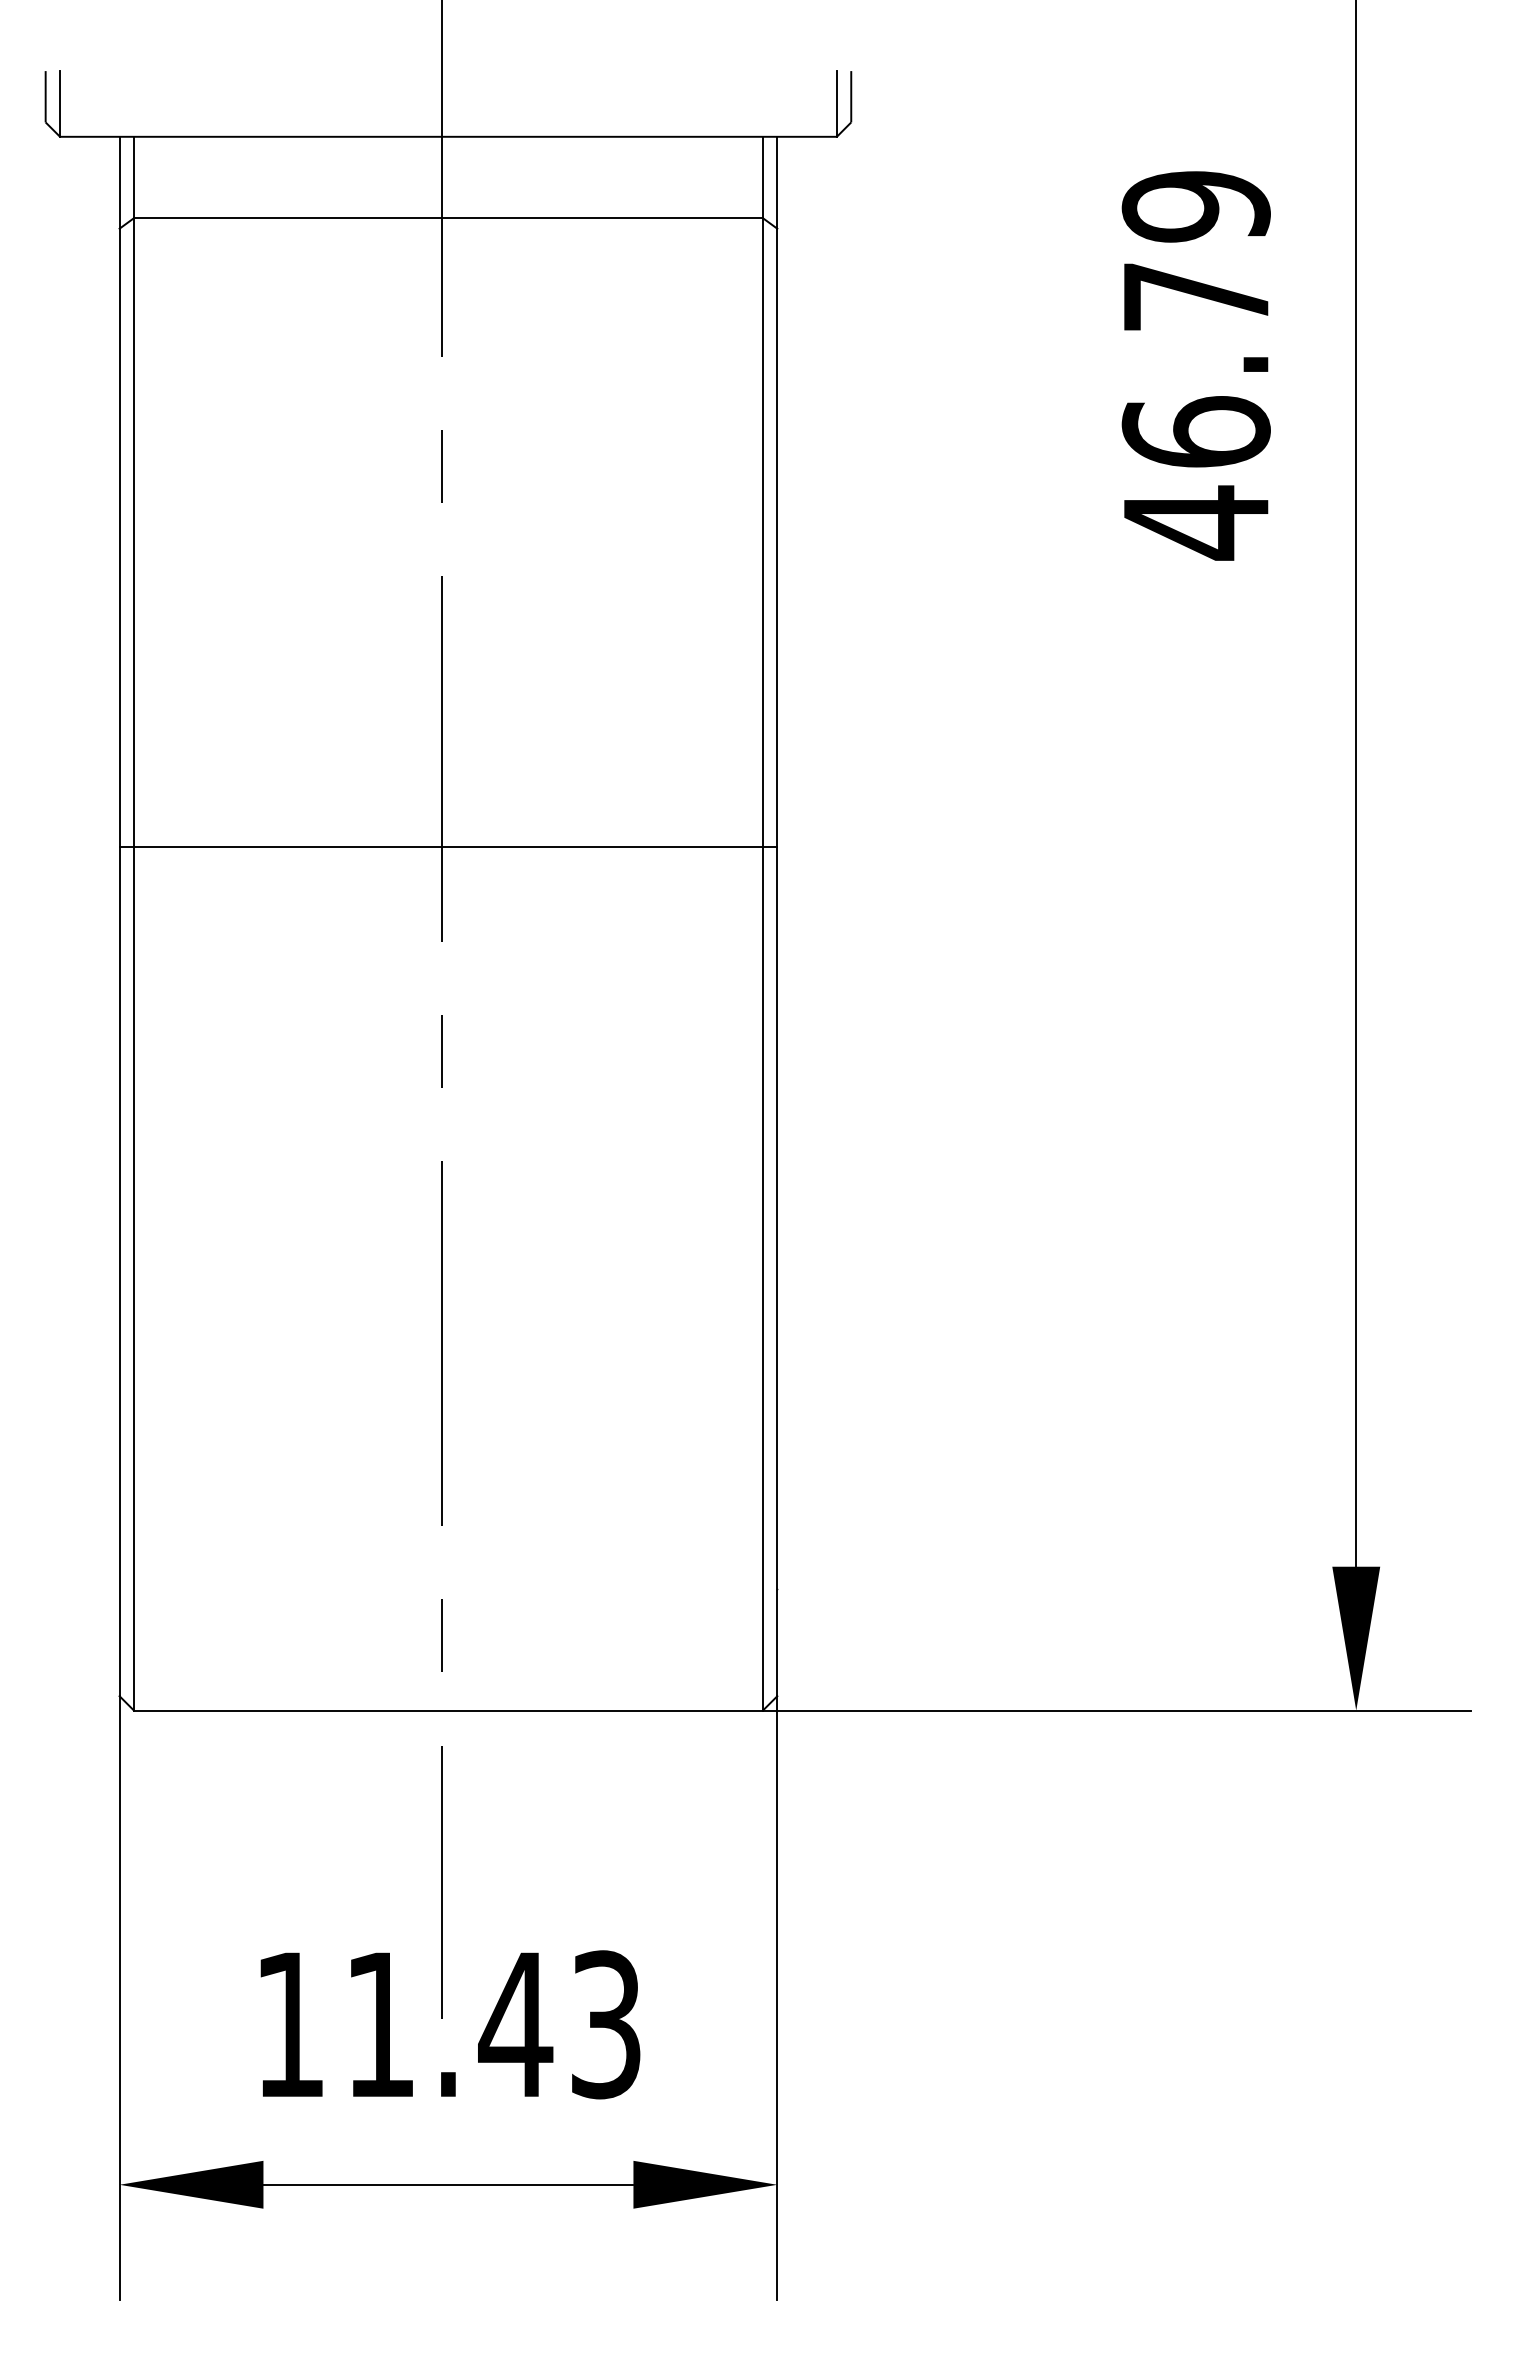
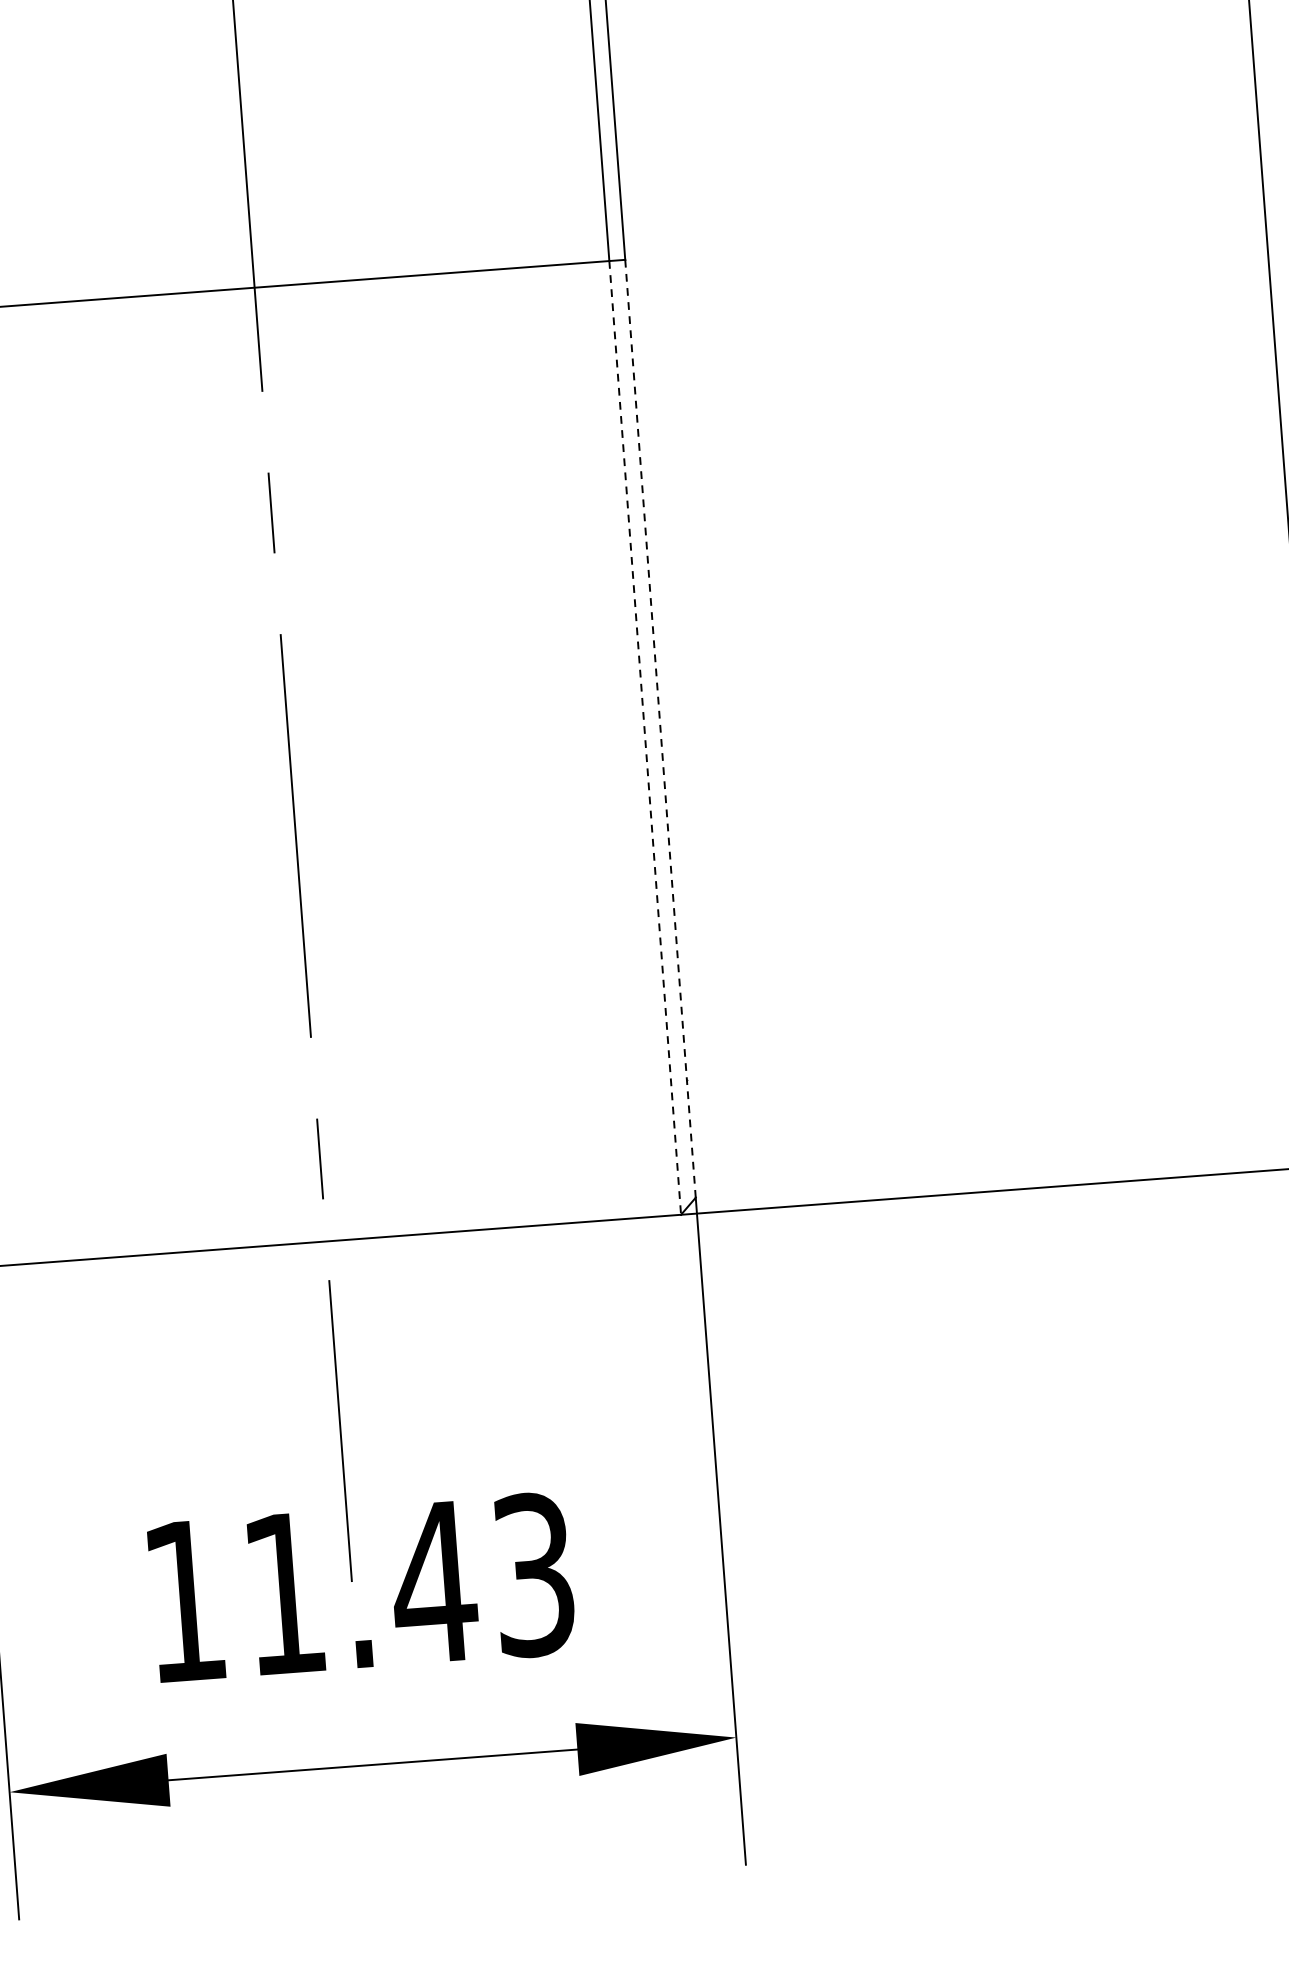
line: (777, 1272) -> (660, 729), solid -> dashed
line: (762, 1279) -> (644, 738), solid -> dashed

